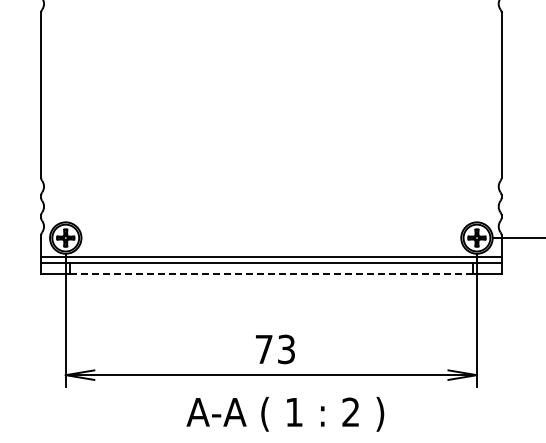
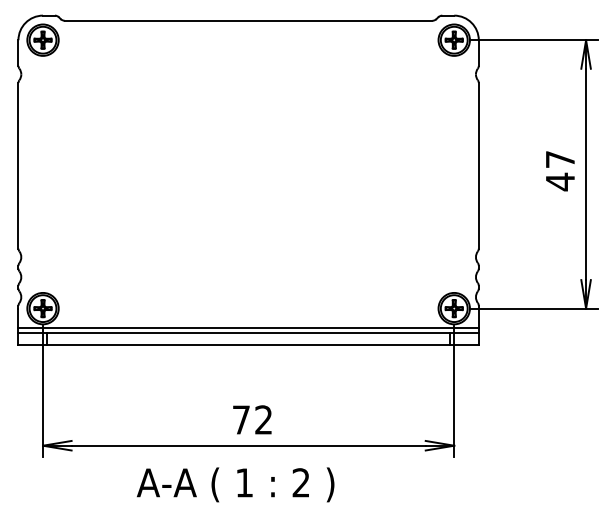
line: (271, 273) -> (248, 344), dashed -> solid
text: (286, 348) -> (263, 419), 73 -> 72
text: (285, 413) -> (235, 484), moved

